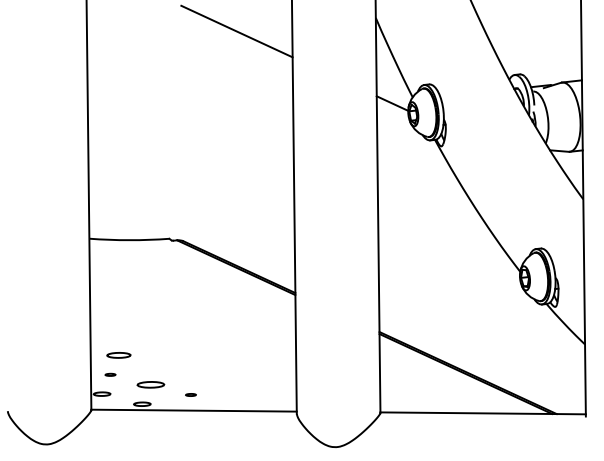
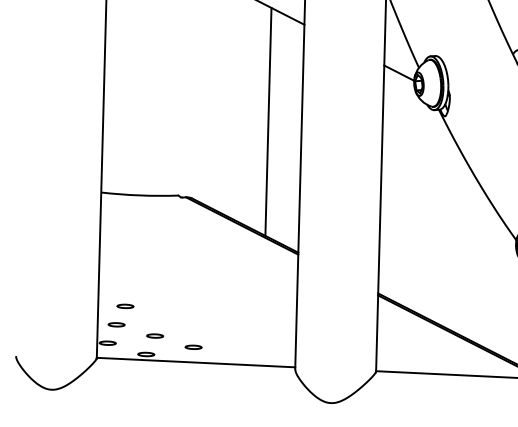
line: (258, 159) -> (267, 122), added
part: (118, 355) -> (125, 306), size x0.71
part: (110, 374) -> (116, 324), size x1.67
part: (150, 384) -> (154, 335), size x0.62
part: (190, 394) -> (193, 346), size x1.67

